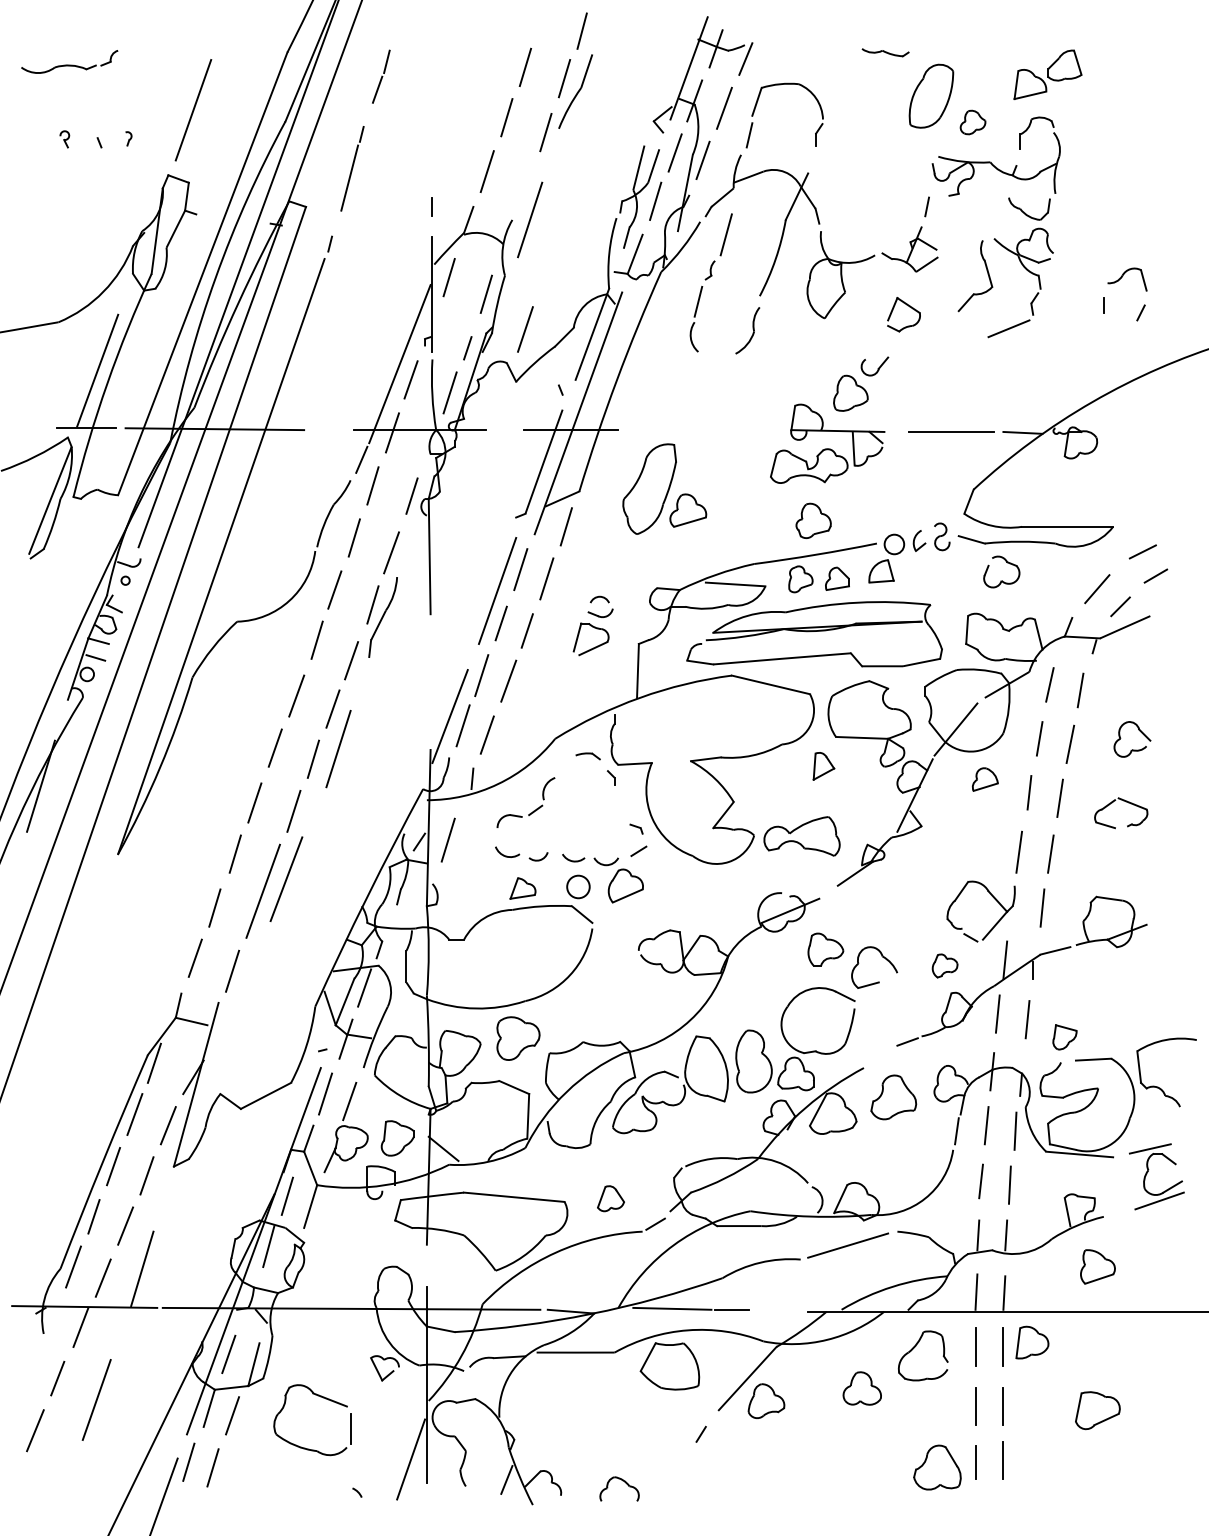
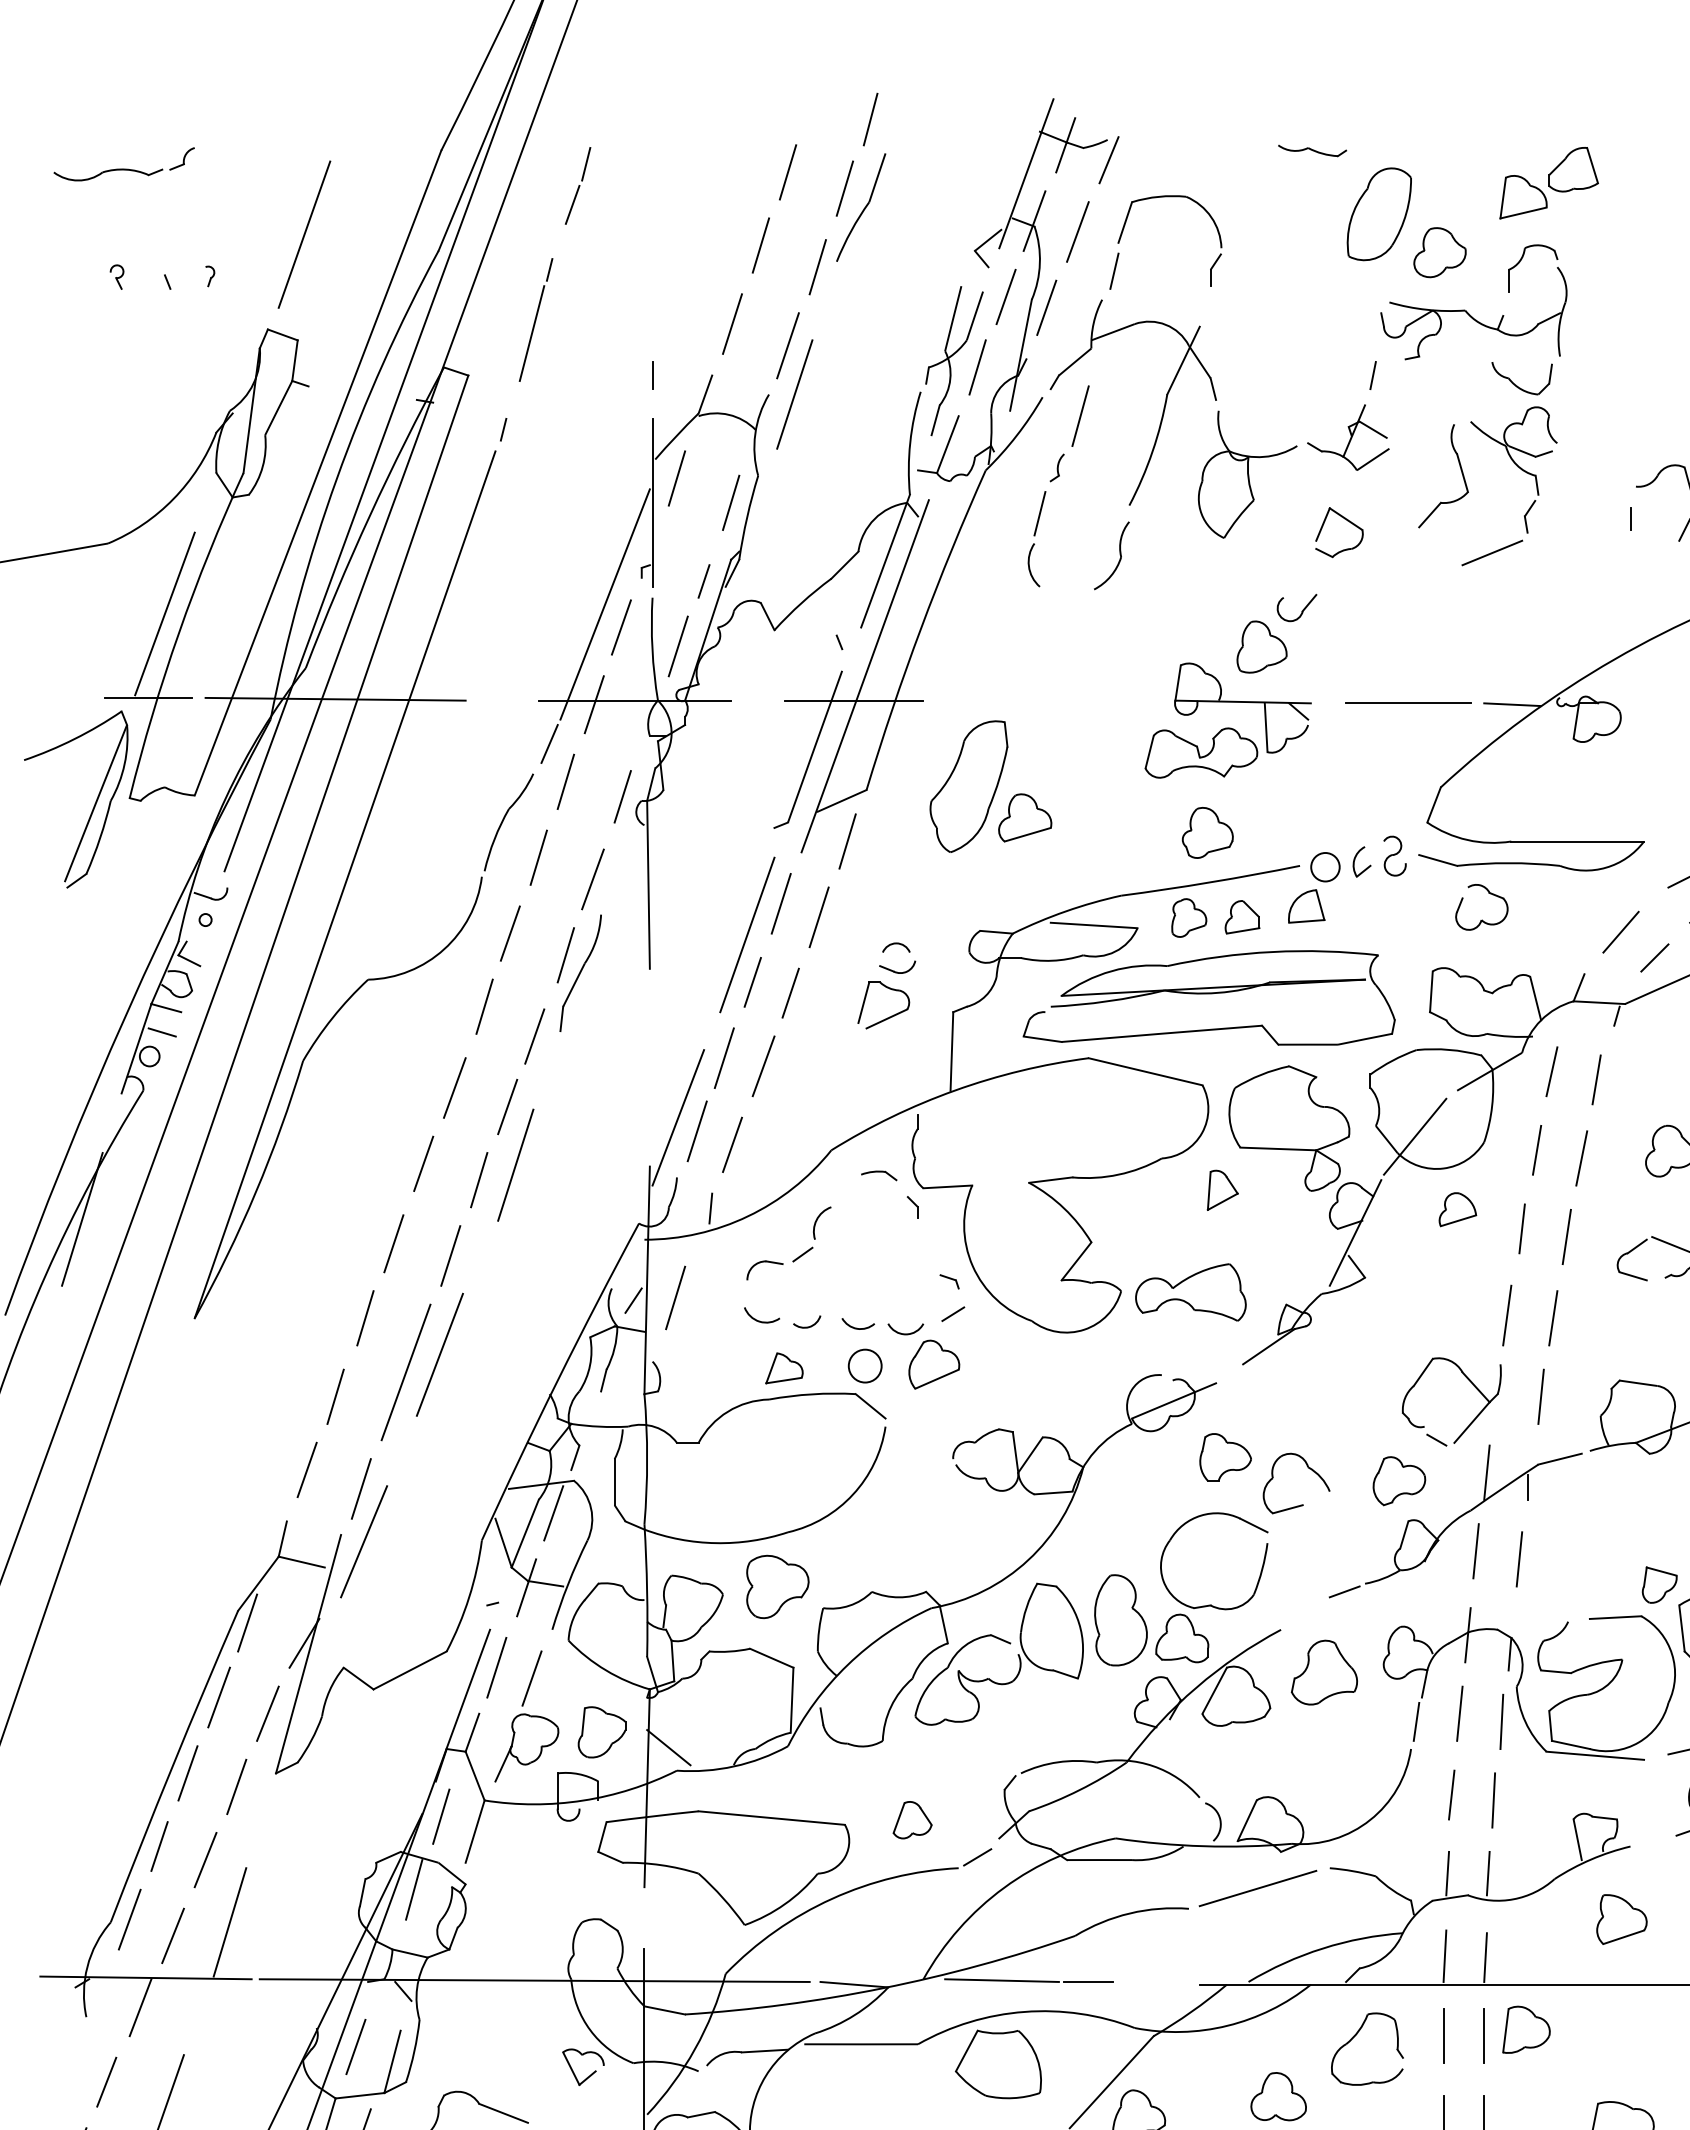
part: (972, 122) -> (1439, 252), size x1.43
line: (525, 329) -> (788, 345), moved
part: (944, 965) -> (1398, 1480), size x1.43
line: (234, 1007) -> (364, 1541), added
part: (1064, 1037) -> (1659, 1585), moved

